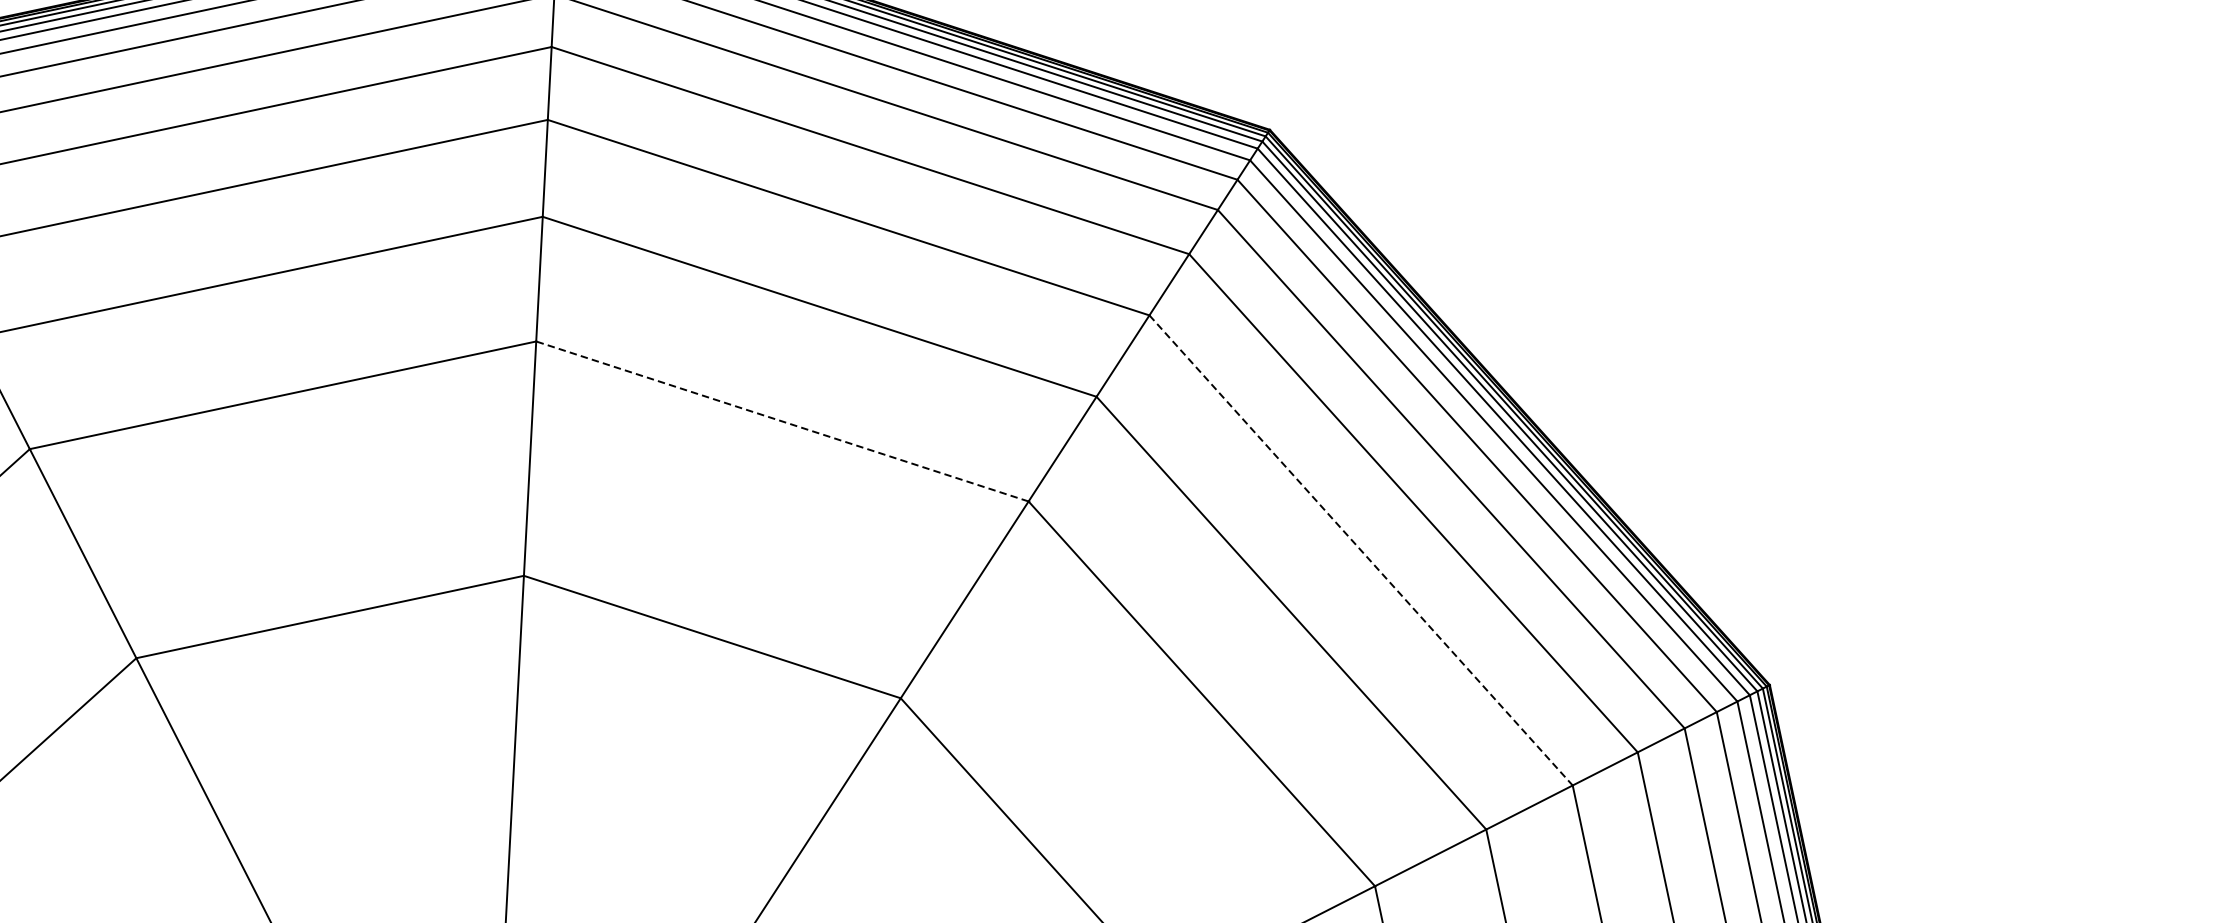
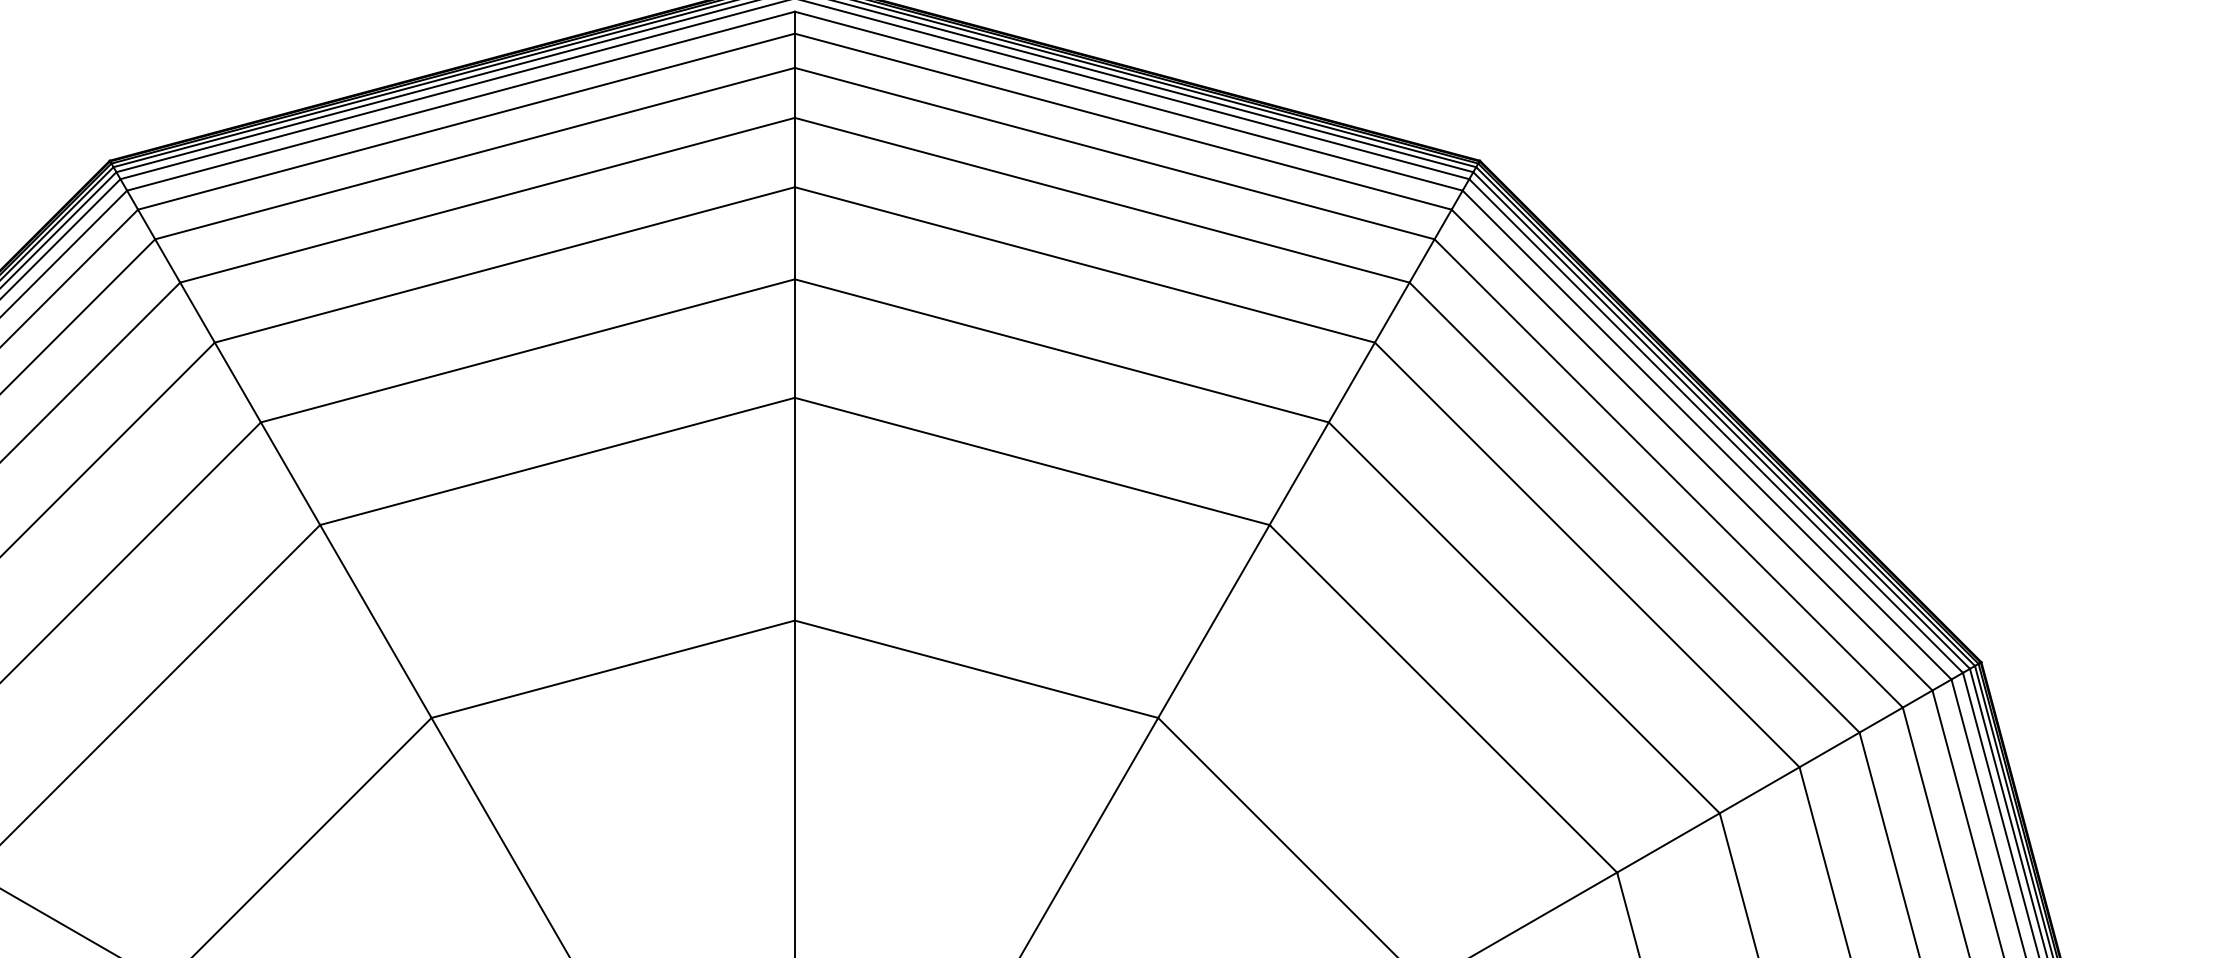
line: (782, 421) -> (1032, 461), dashed -> solid
line: (1361, 551) -> (1587, 555), dashed -> solid

